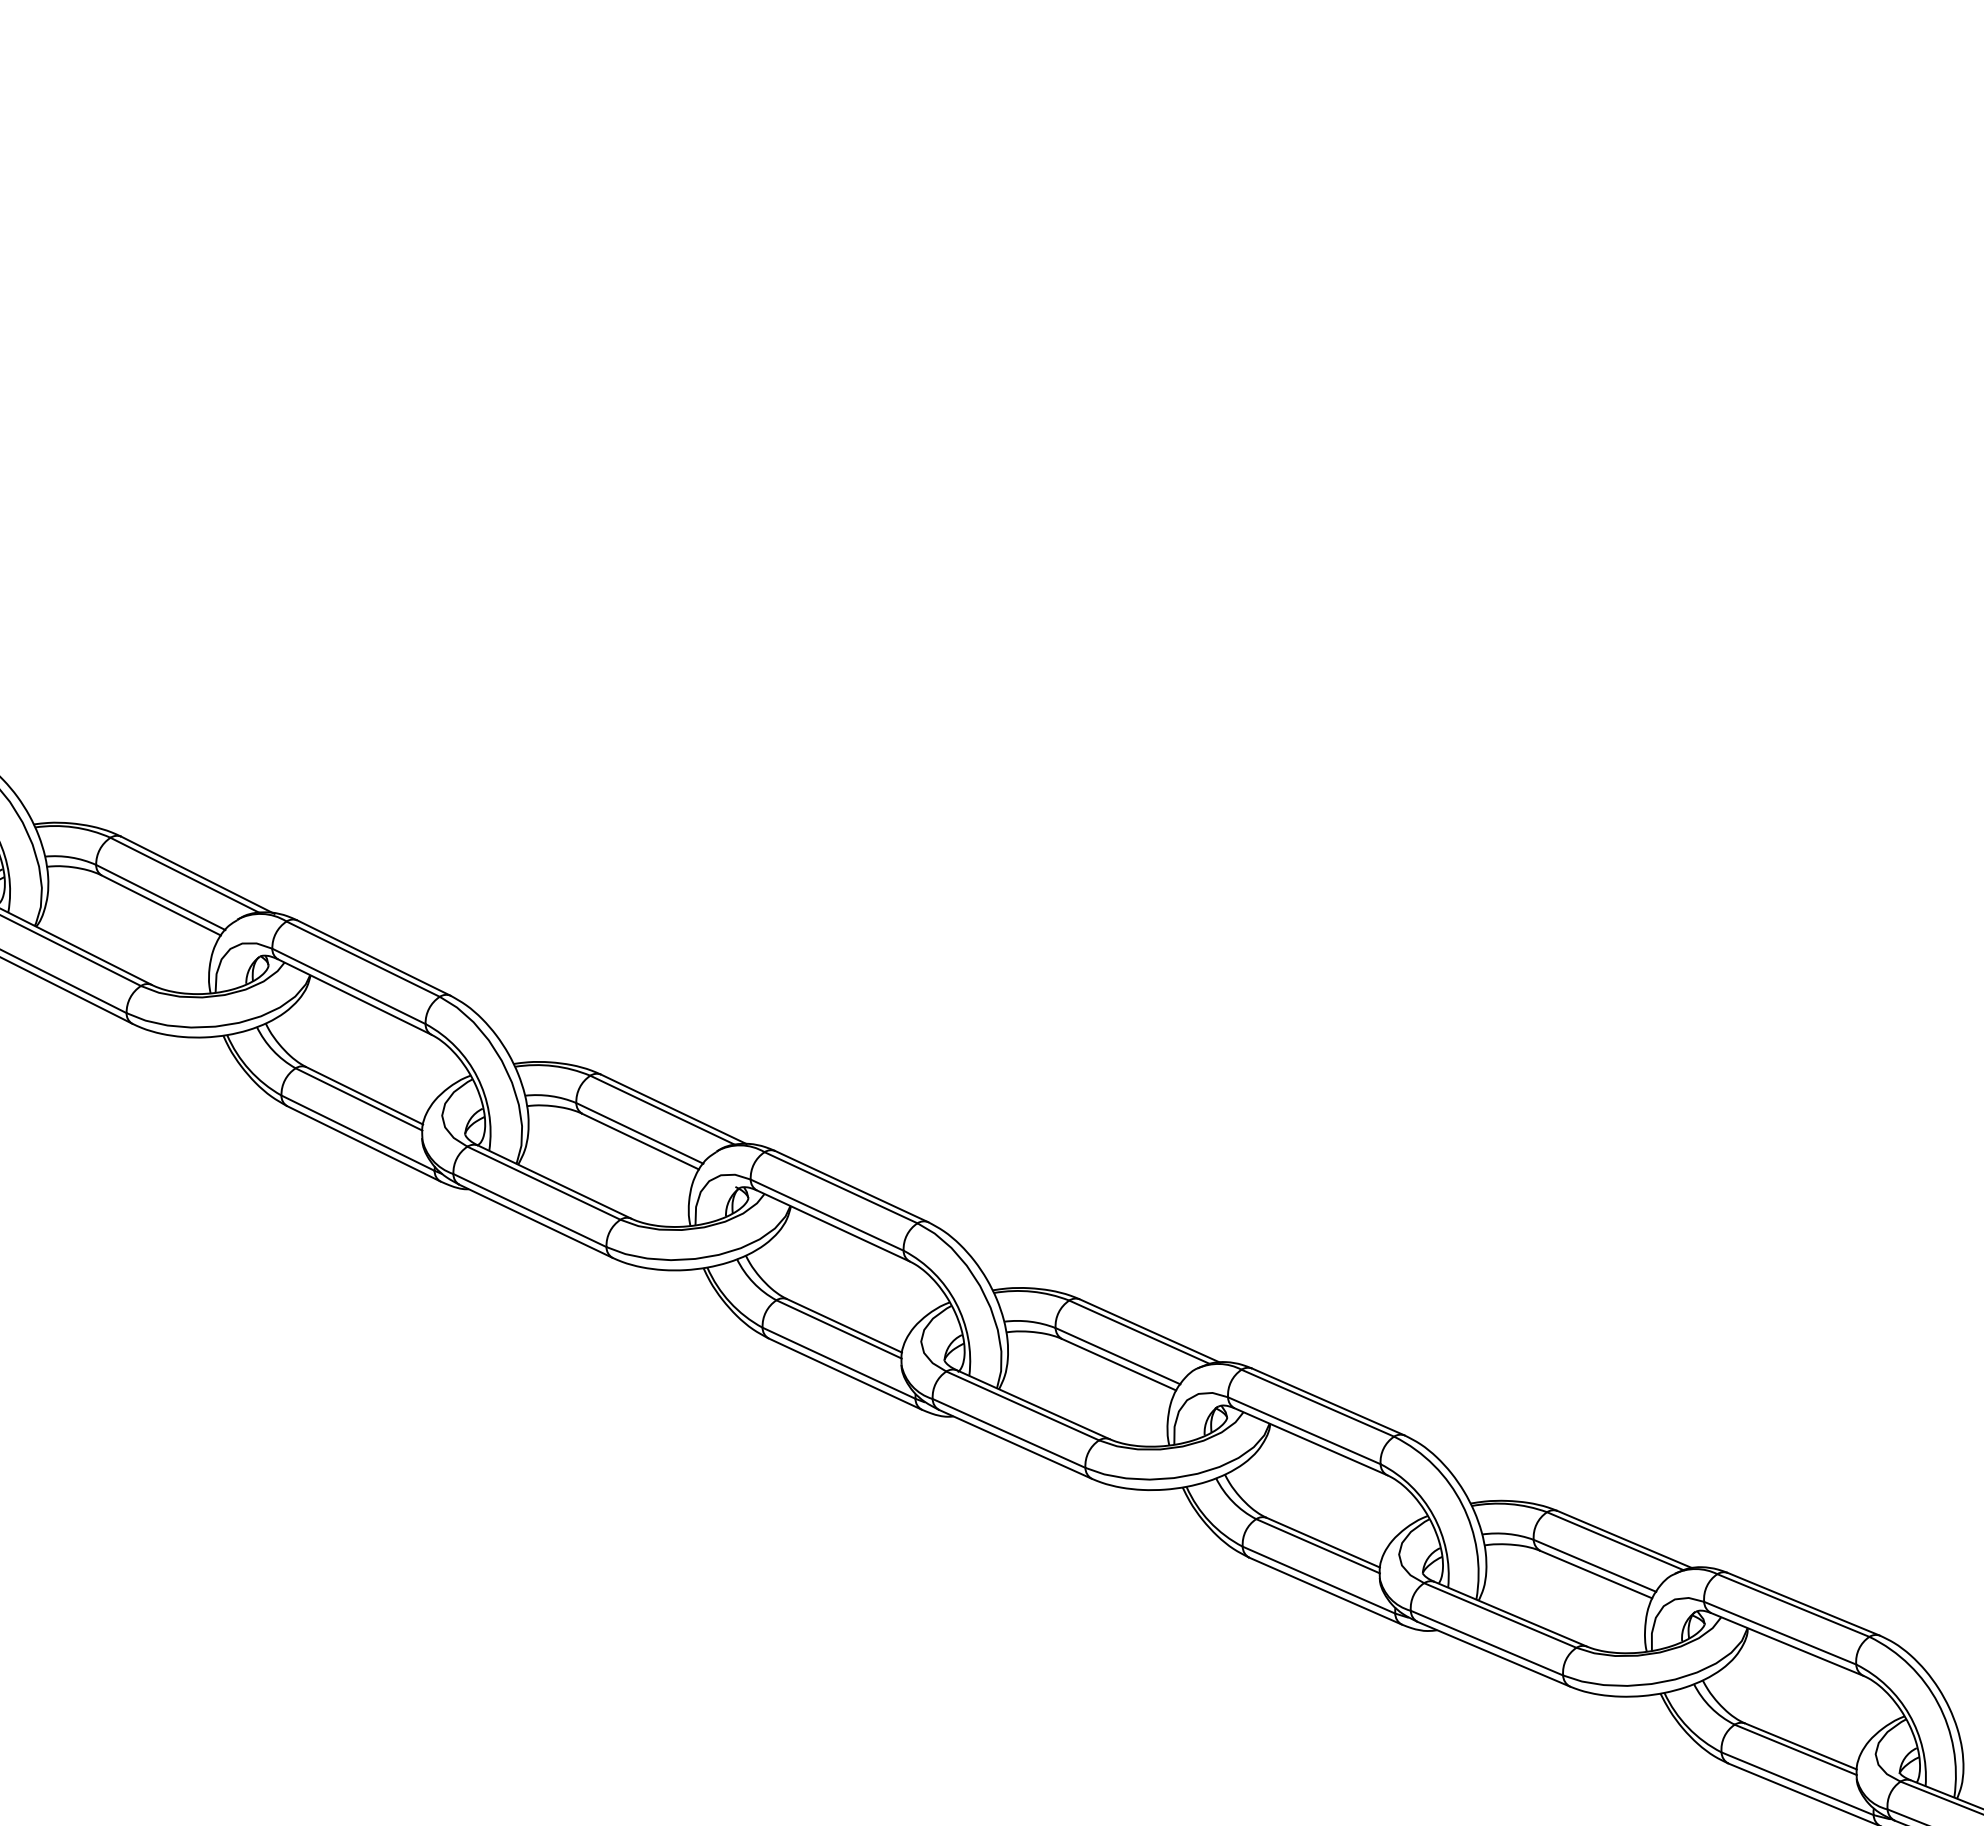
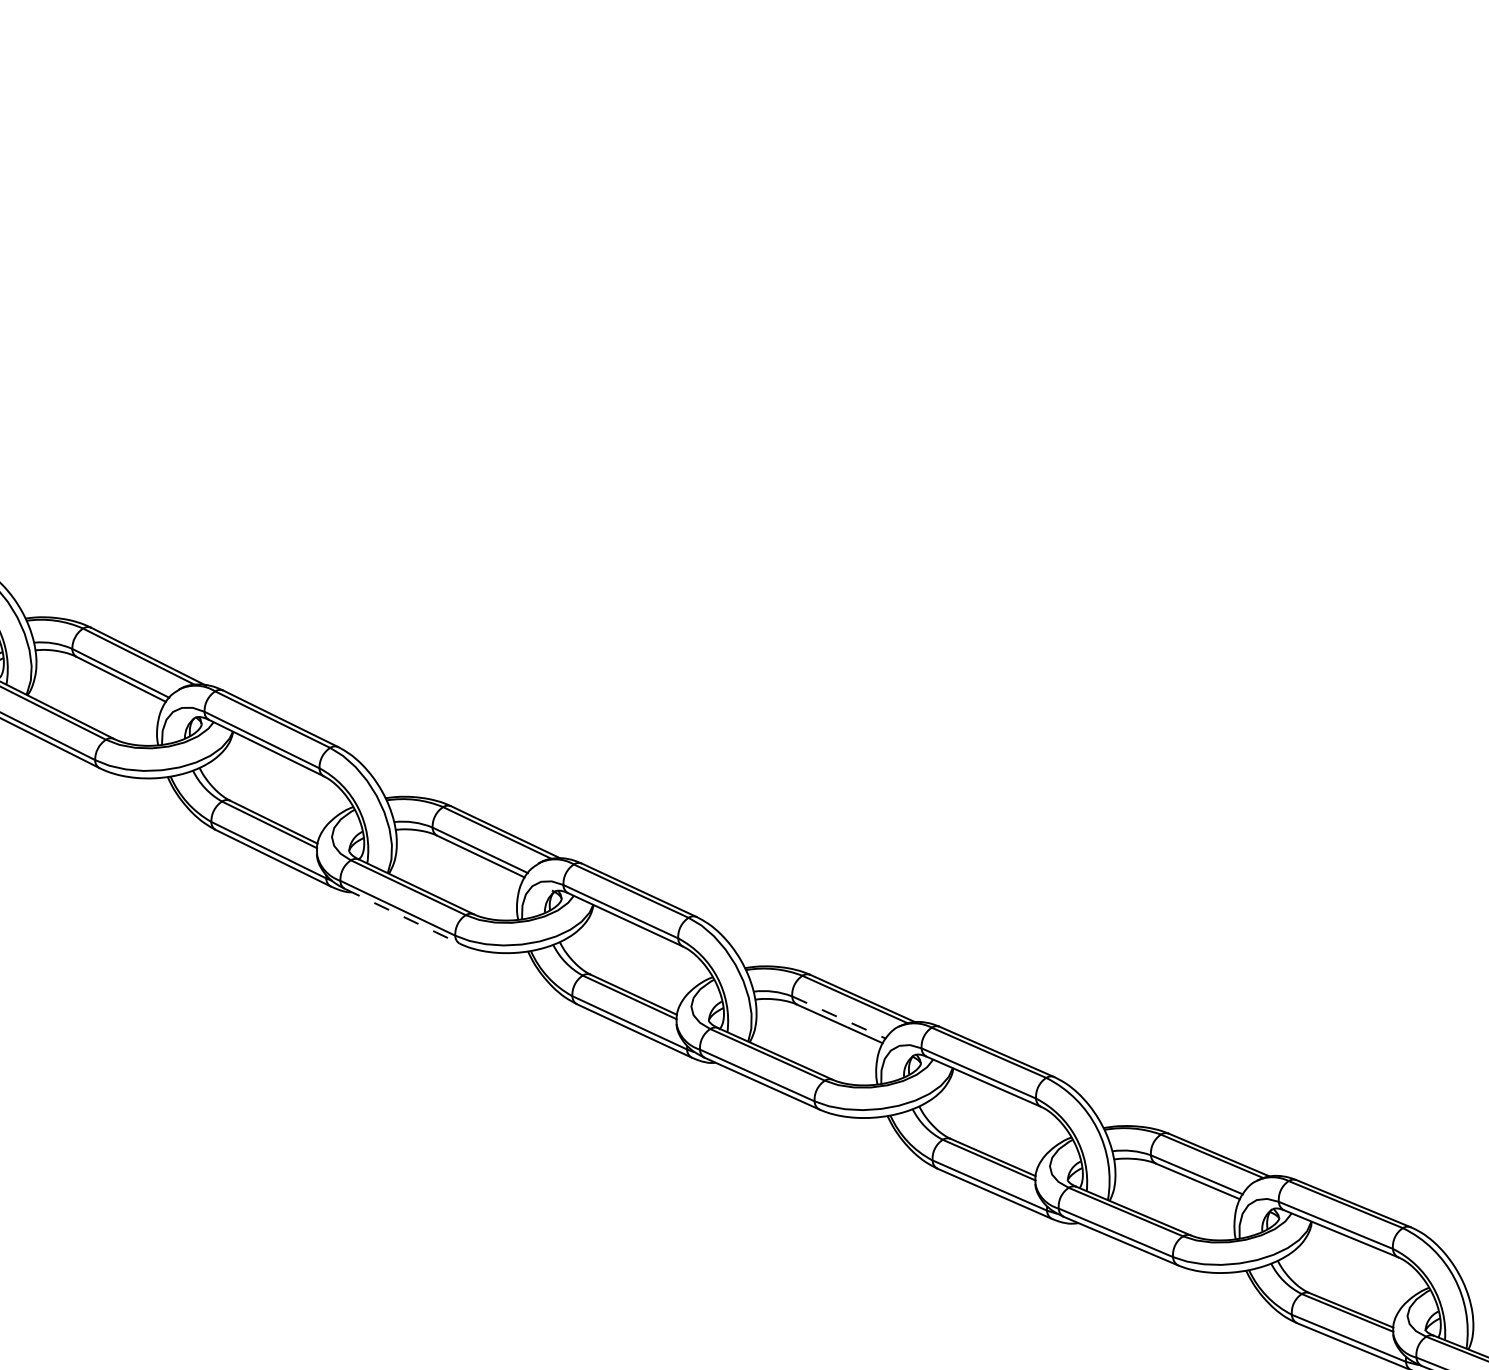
line: (535, 1221) -> (401, 916), solid -> dashed
line: (1118, 1356) -> (839, 1017), solid -> dashed

